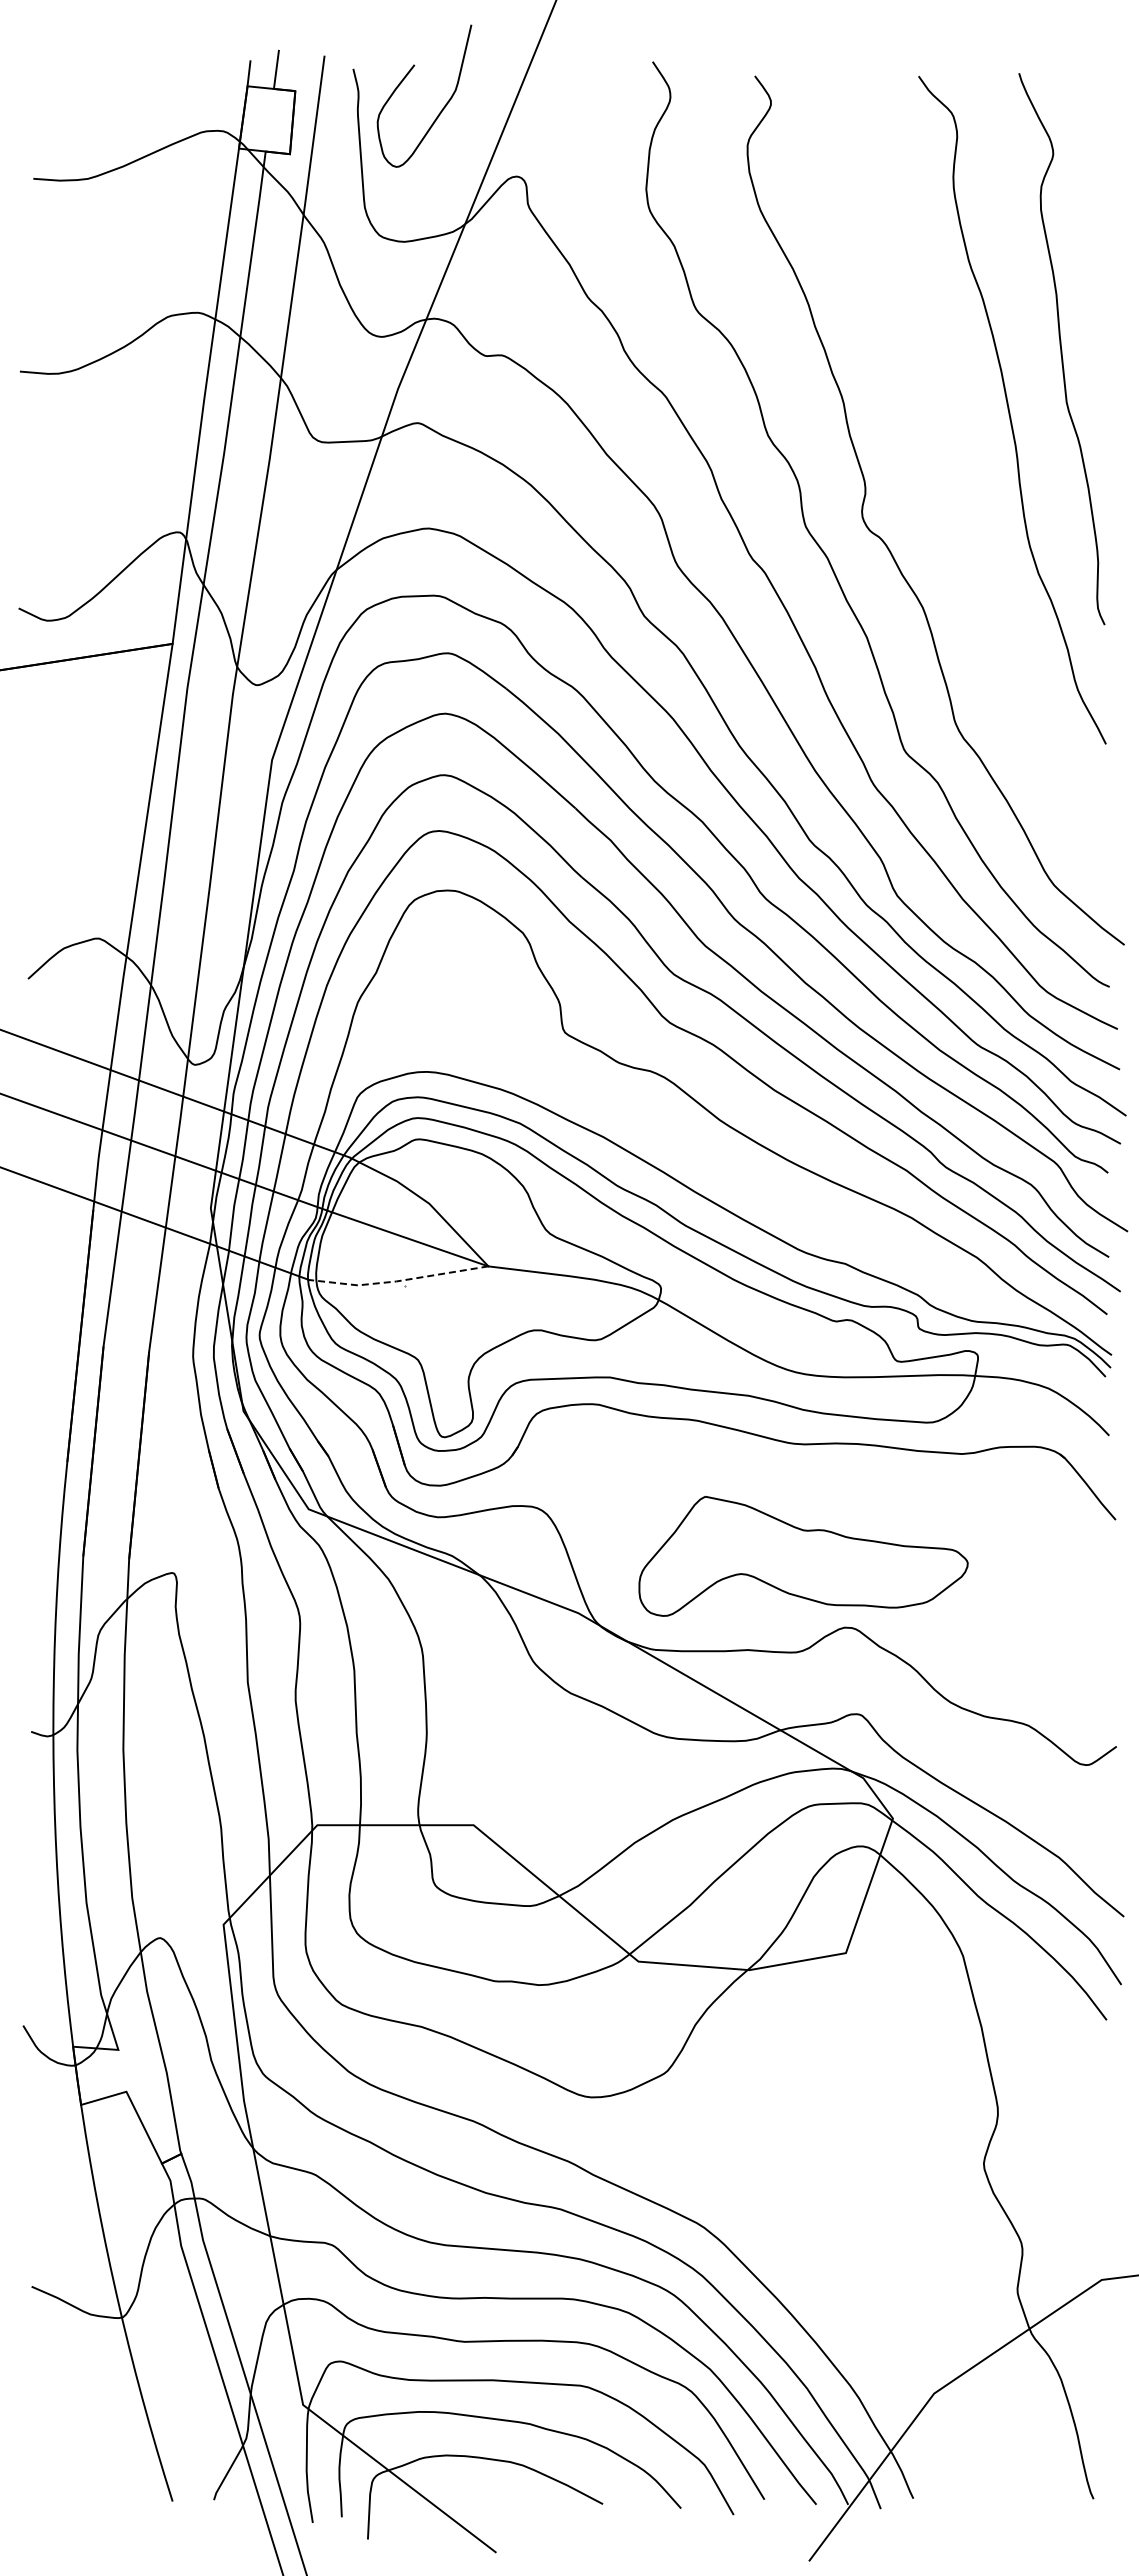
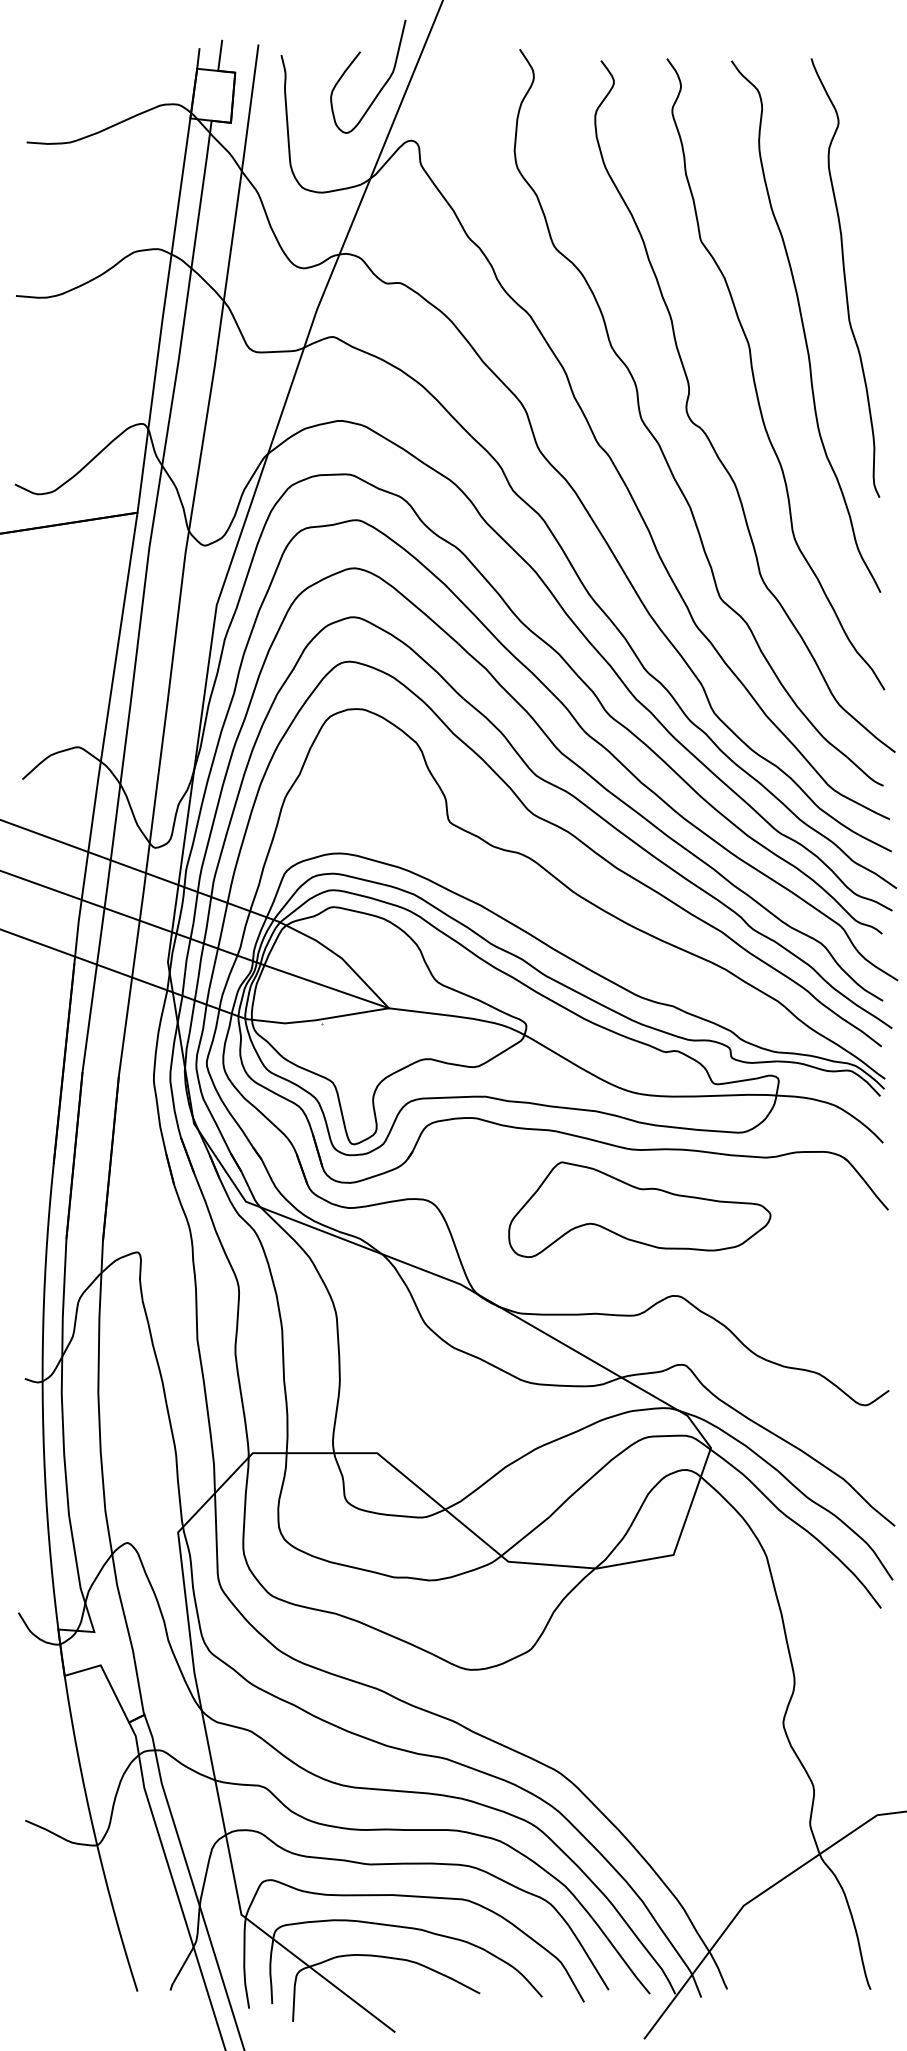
curve: (441, 109) -> (381, 87), moved
curve: (947, 472) -> (754, 376), added
line: (398, 1281) -> (317, 1020), dashed -> solid
part: (803, 1556) -> (639, 1209), moved

